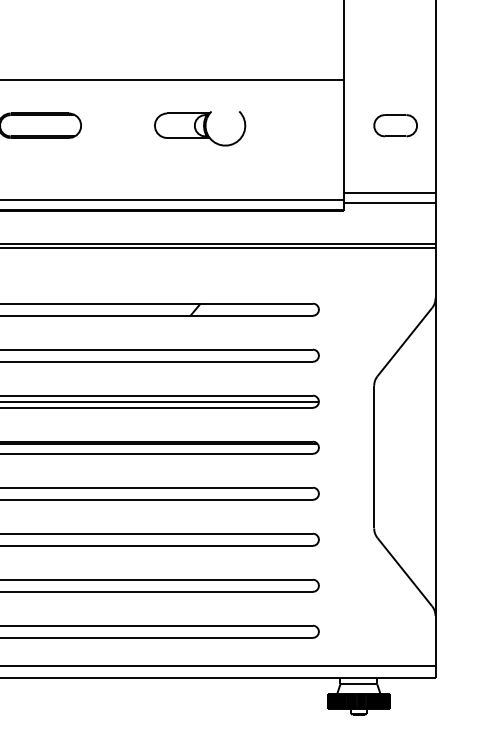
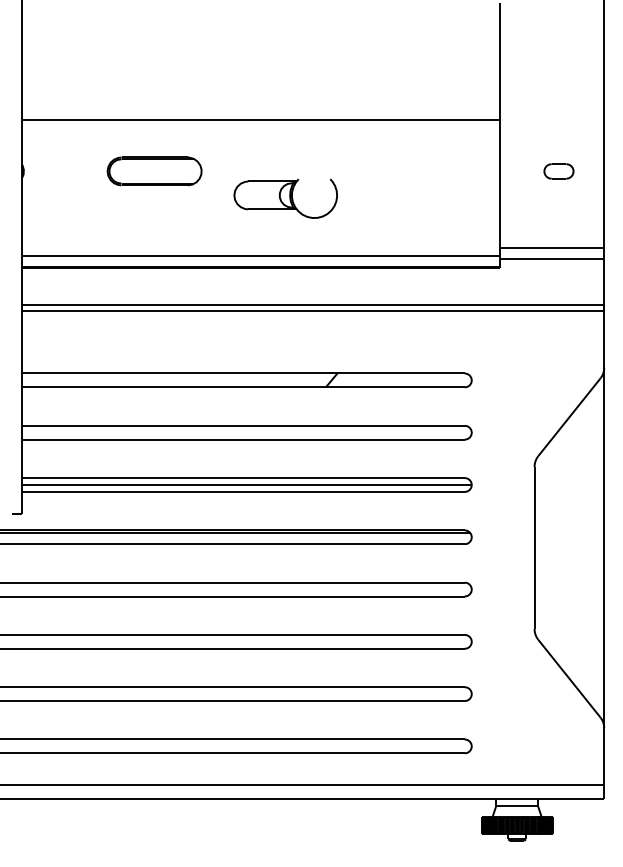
part: (395, 125) -> (558, 171), size x0.6
part: (199, 128) -> (285, 198), moved

